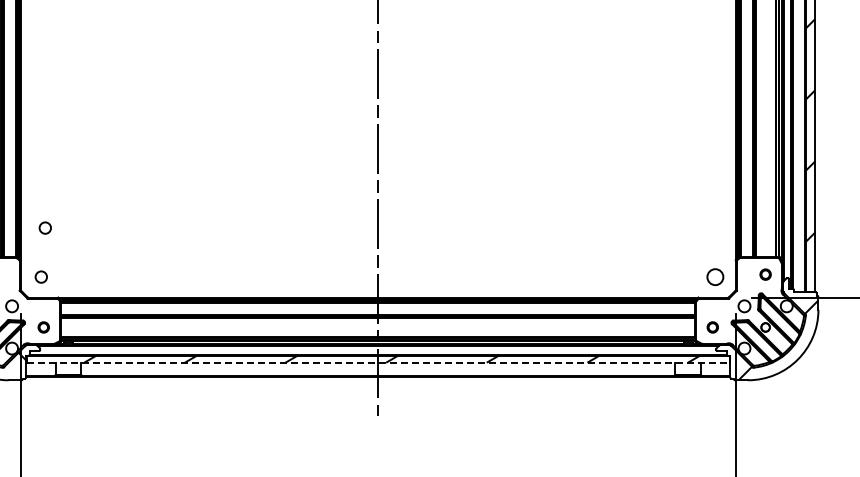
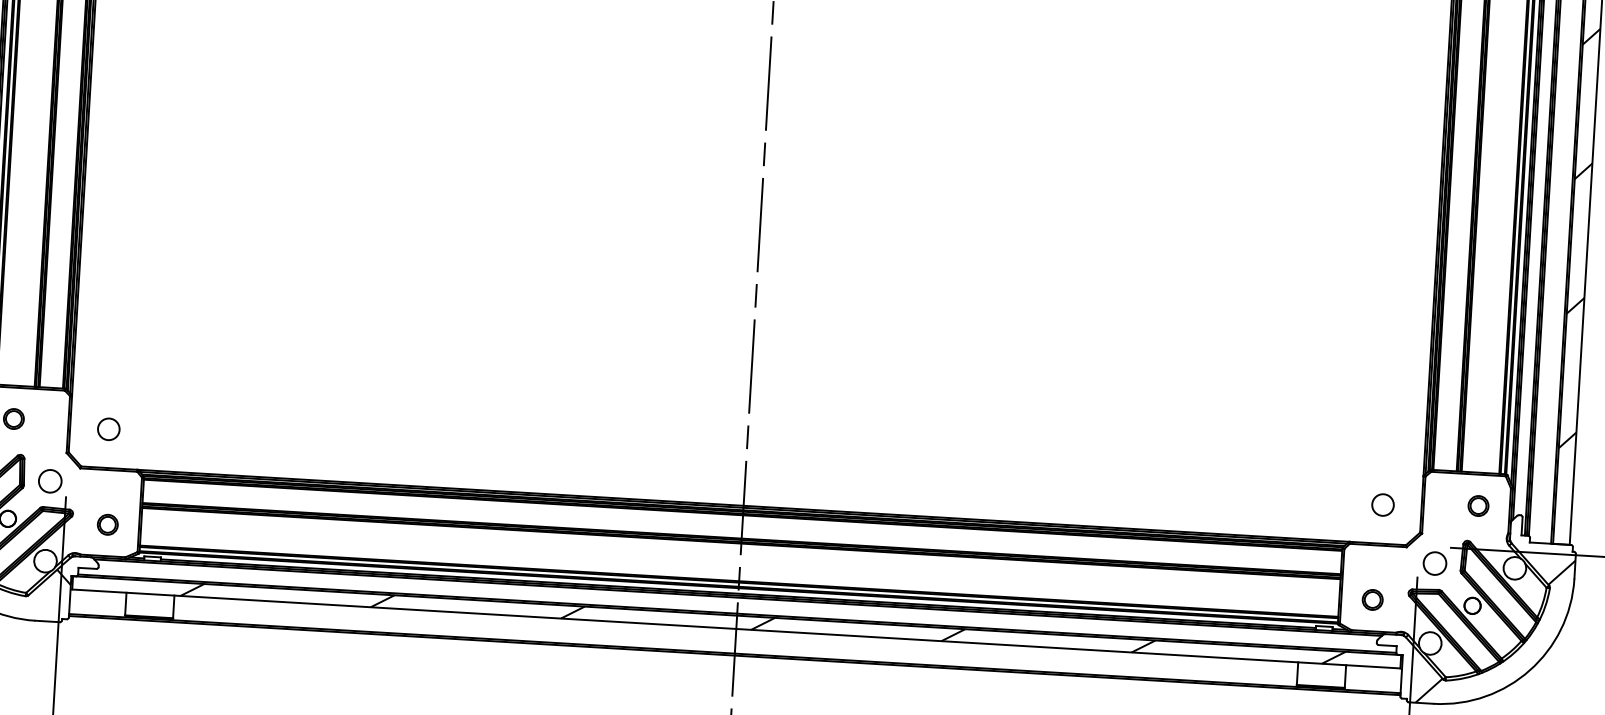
circle: (44, 227) -> (120, 335), removed
circle: (714, 276) -> (1381, 503), size x0.71
line: (378, 362) -> (736, 628), dashed -> solid

